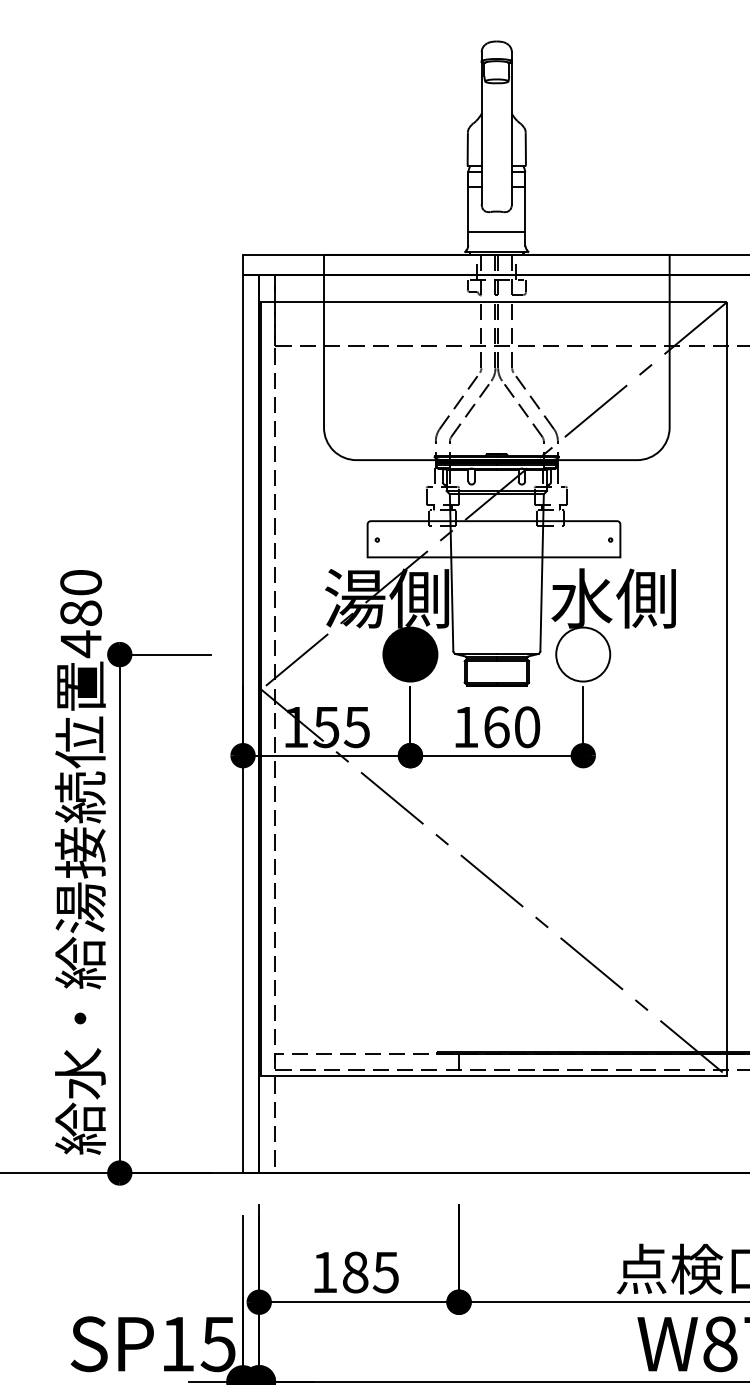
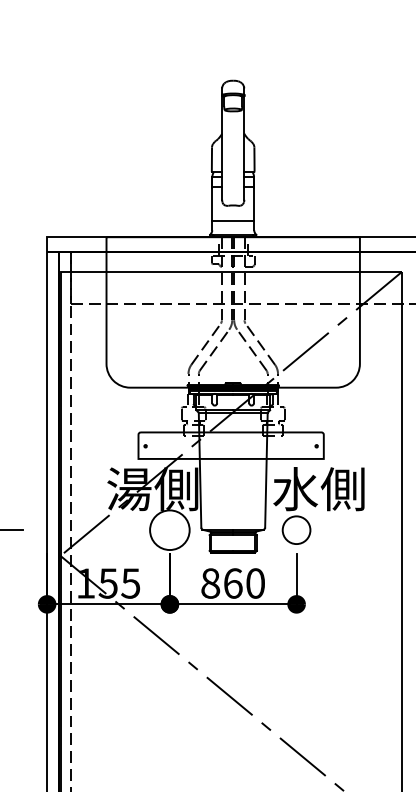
fill: (410, 654) -> (169, 530), removed
circle: (583, 654) -> (296, 530), size x0.7
text: (465, 727) -> (210, 583), 160 -> 860

